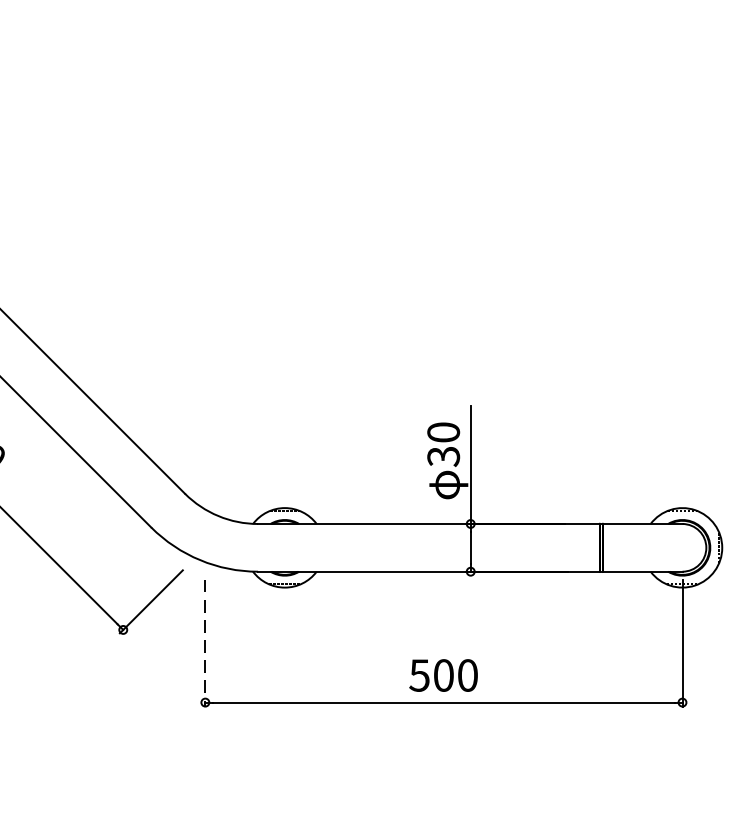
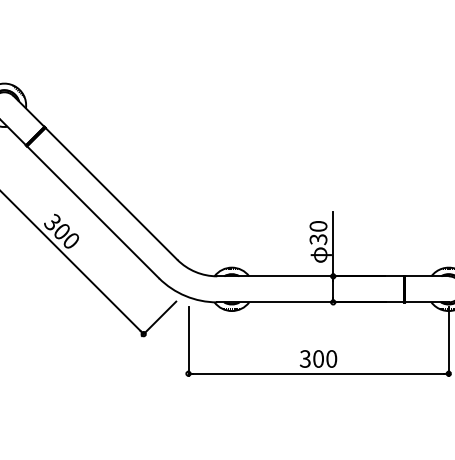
line: (205, 643) -> (188, 341), dashed -> solid
text: (419, 674) -> (305, 358), 500 -> 300

